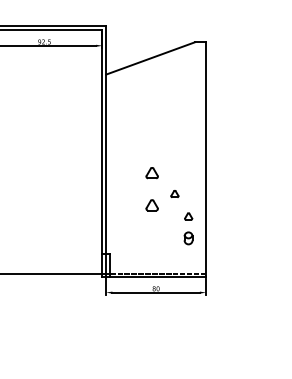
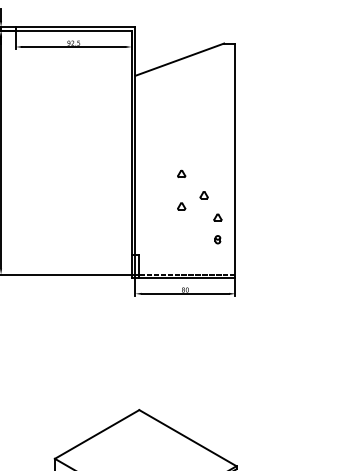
part: (152, 172) -> (181, 173), size x0.62
part: (152, 205) -> (181, 206), size x0.62
part: (188, 238) -> (217, 239), size x0.62

